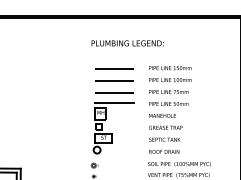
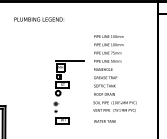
text: (127, 43) -> (39, 19), moved
line: (113, 69) -> (69, 37), removed
line: (113, 81) -> (69, 45), removed
line: (113, 92) -> (69, 53), removed

